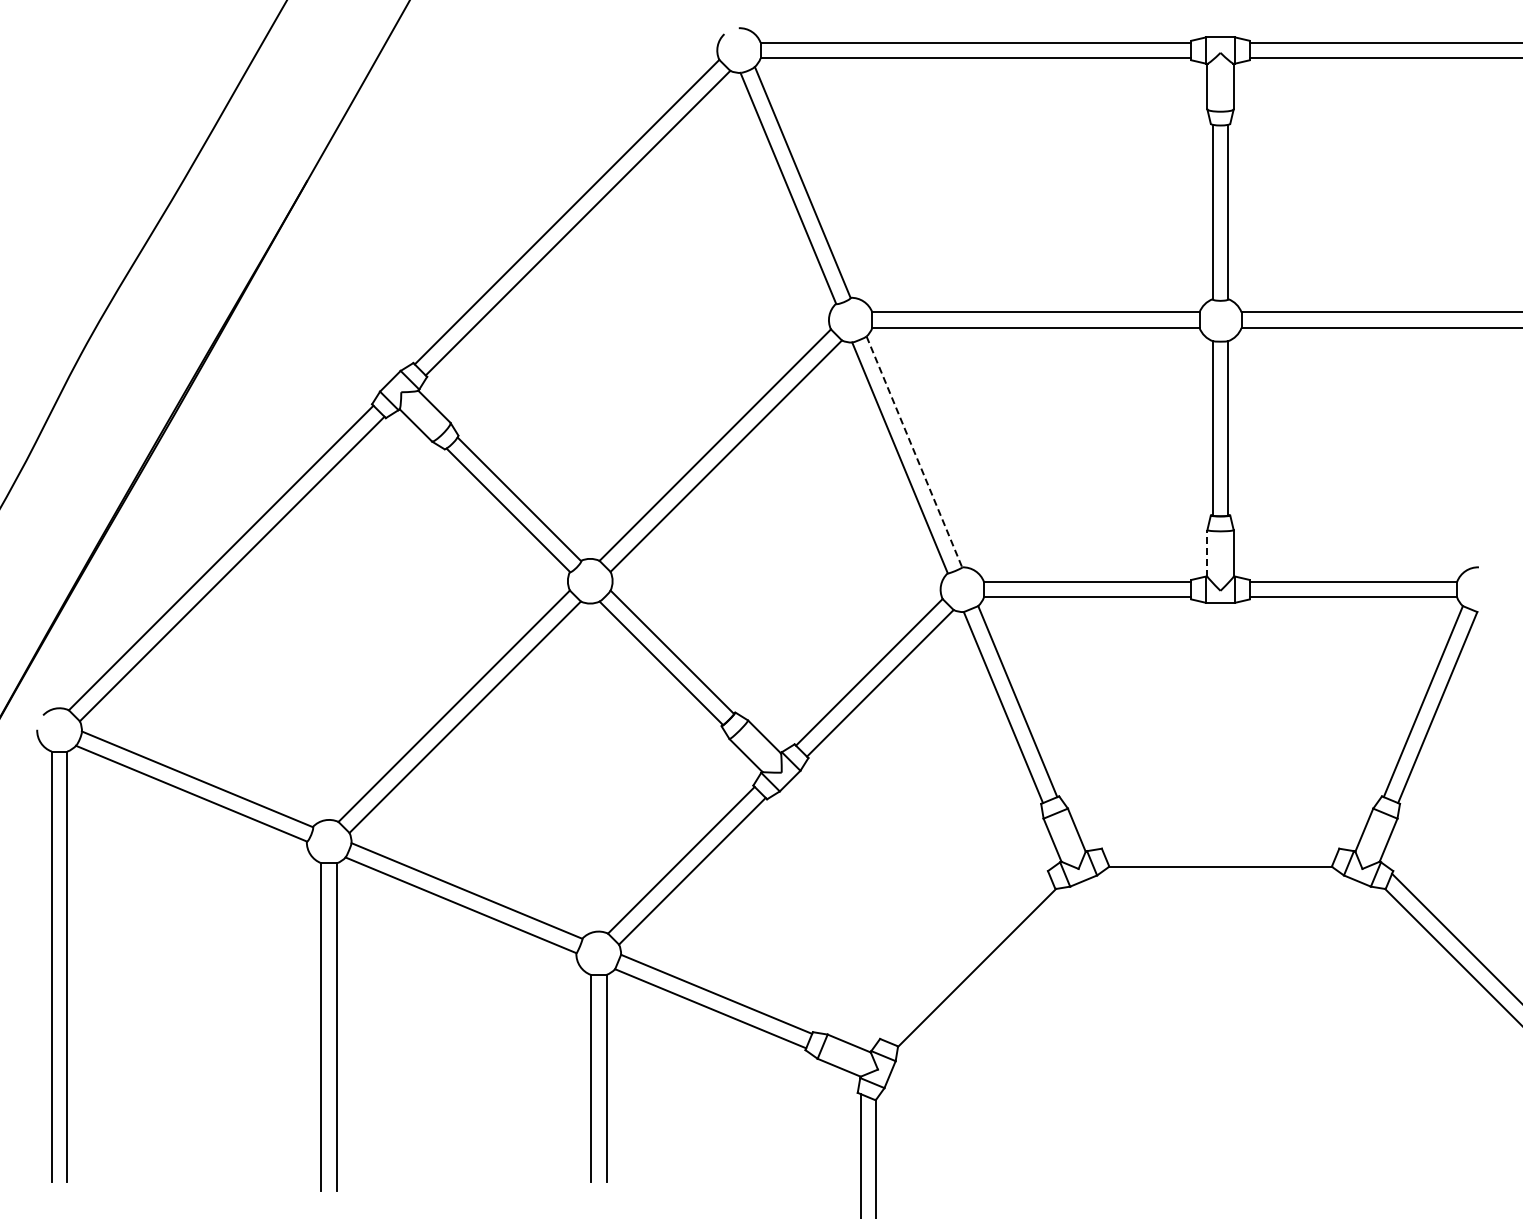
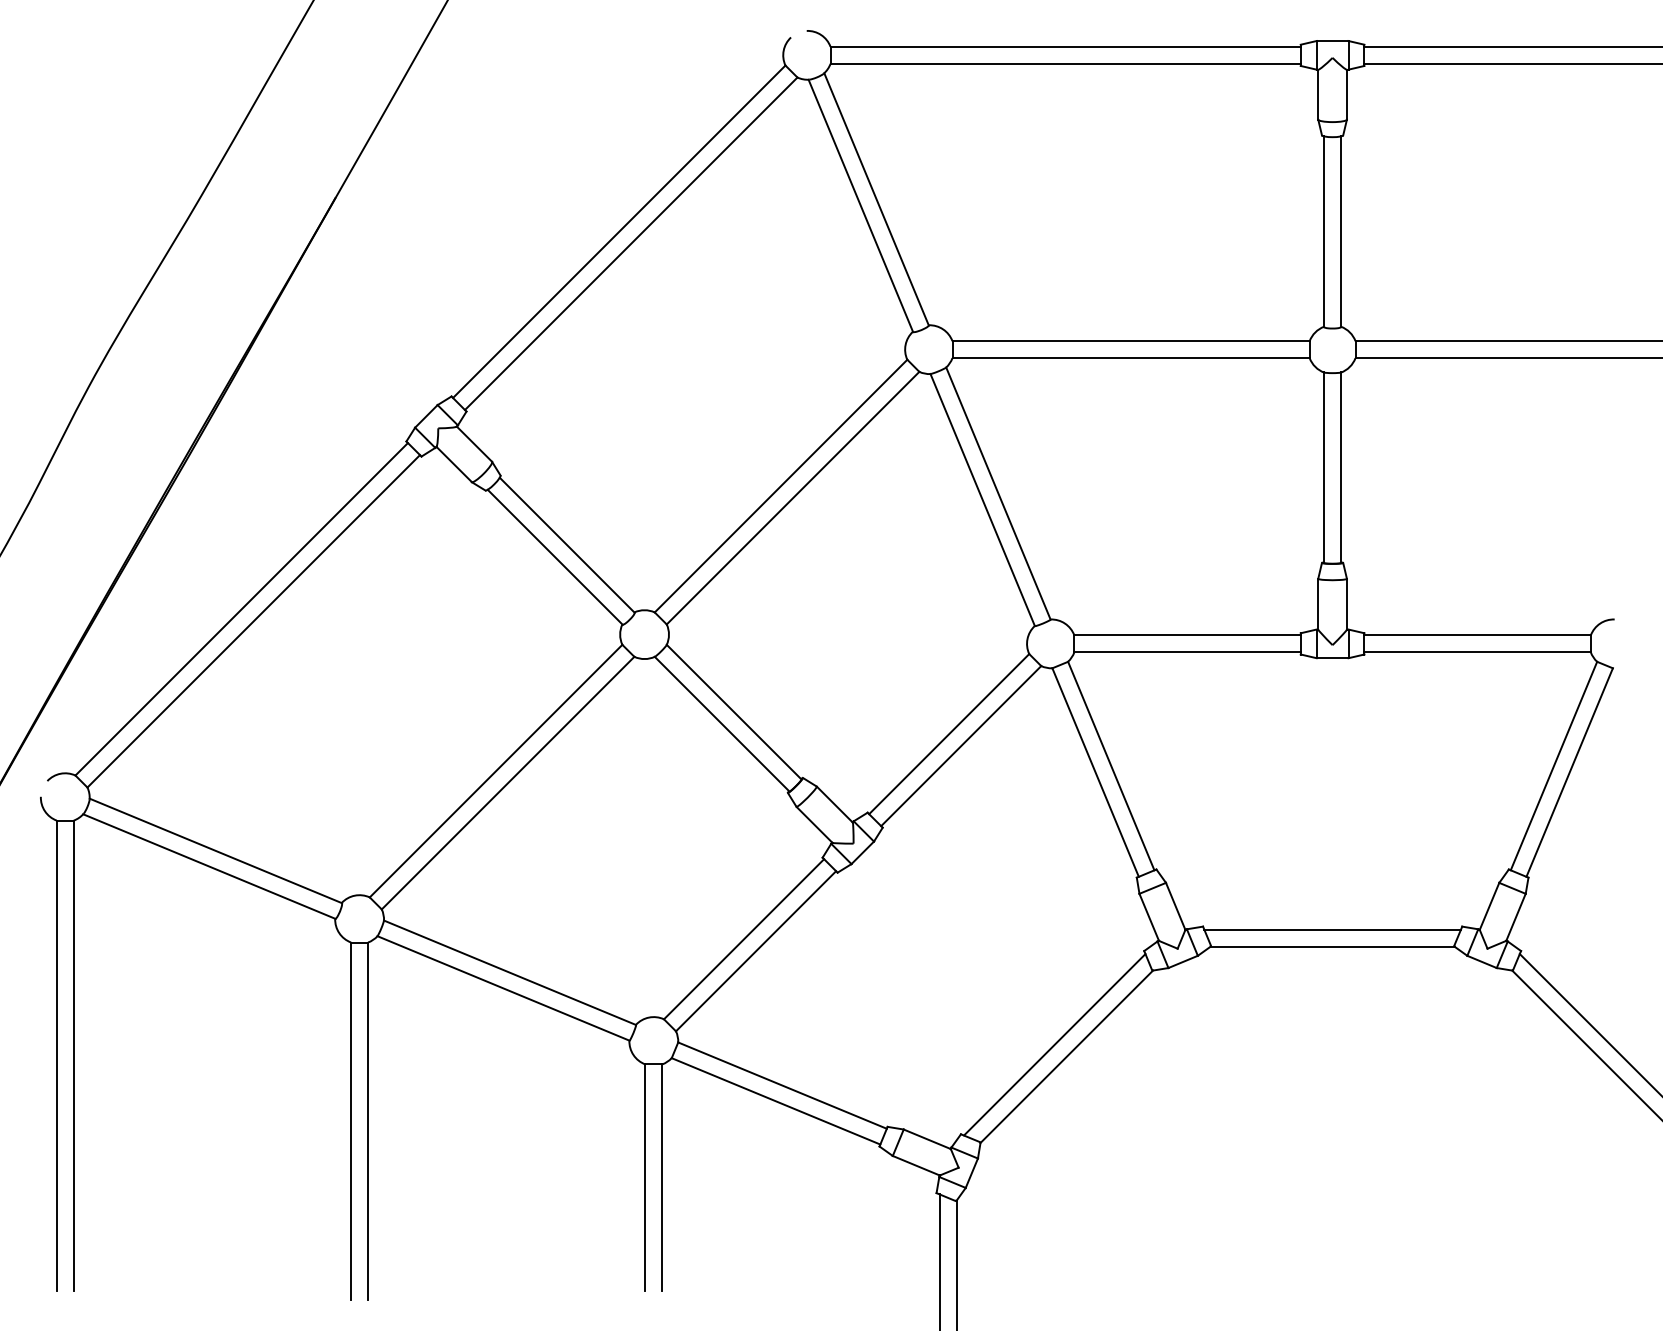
line: (914, 451) -> (998, 493), dashed -> solid
line: (1207, 552) -> (1318, 603), dashed -> solid
line: (1220, 851) -> (1332, 929), added
line: (965, 956) -> (1054, 1044), added

